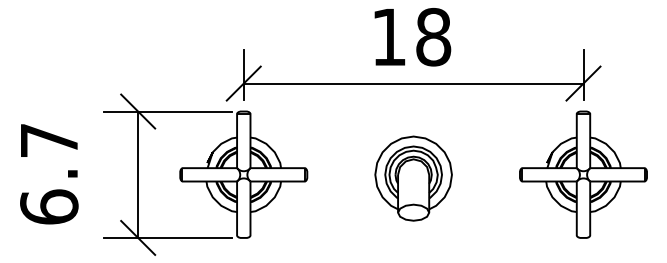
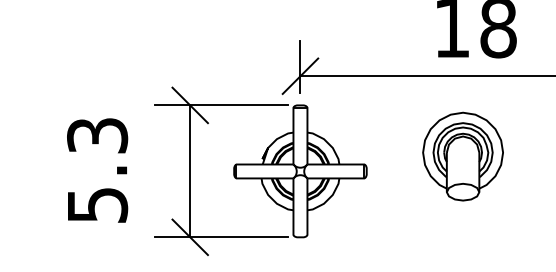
text: (49, 174) -> (97, 171), 6.7 -> 5.3
part: (413, 178) -> (462, 156), moved

